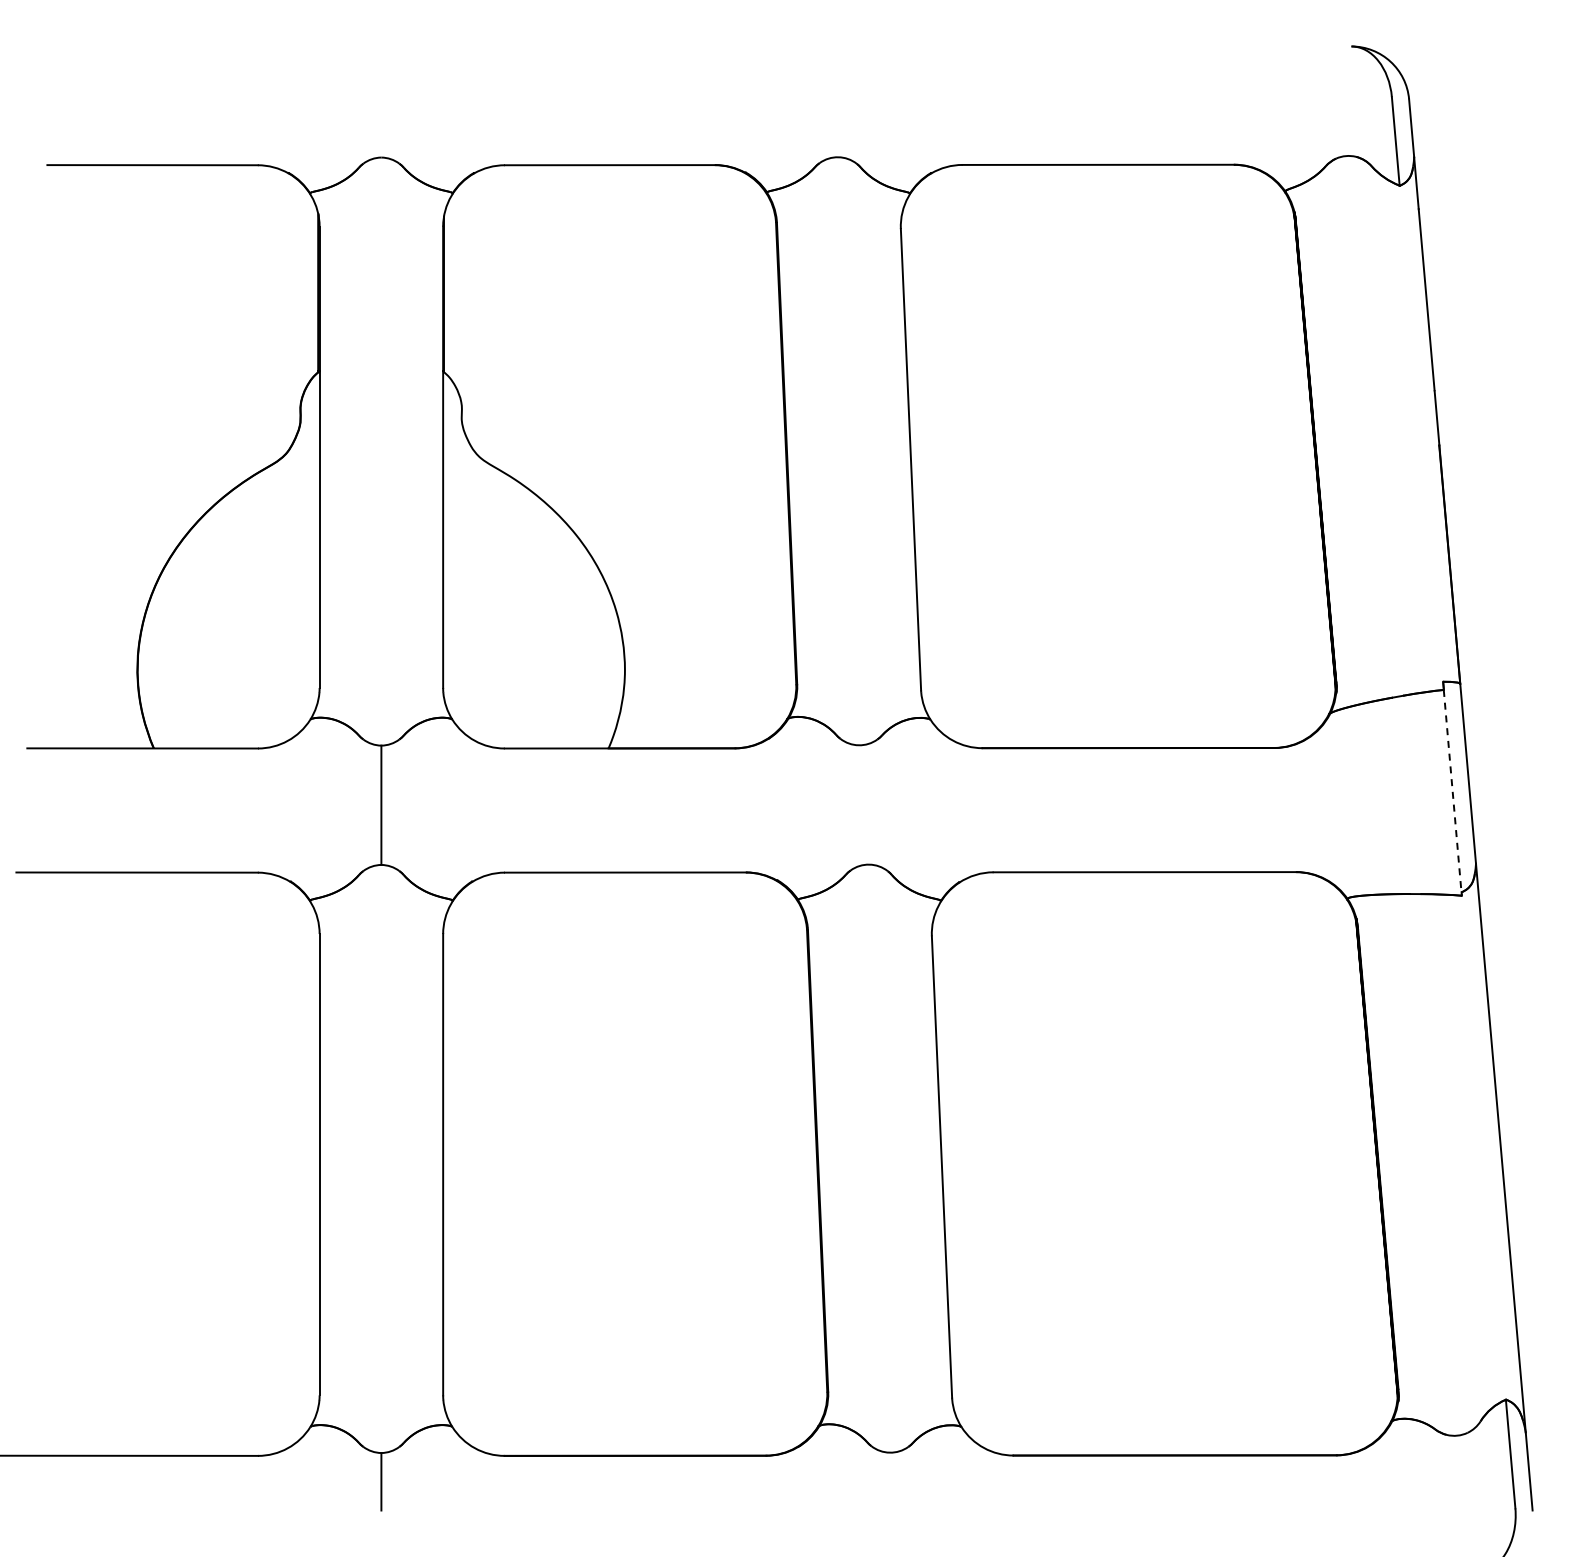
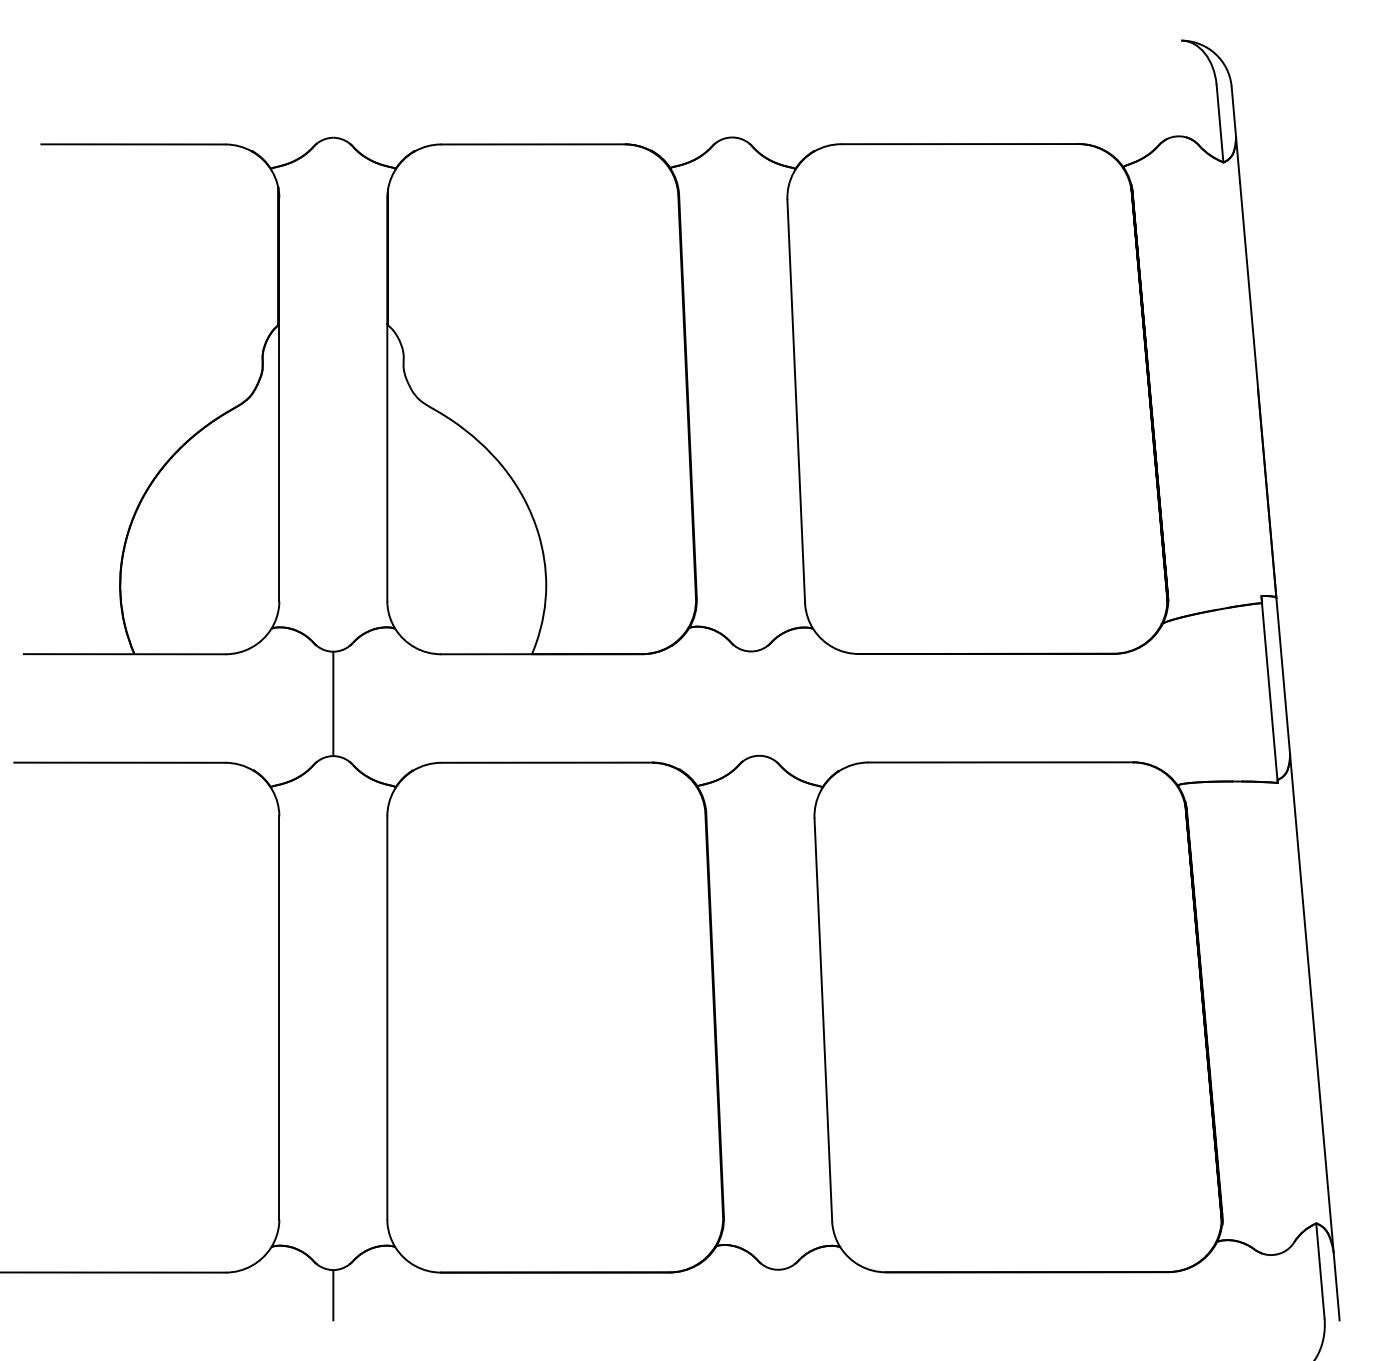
line: (1452, 793) -> (1269, 693), dashed -> solid

